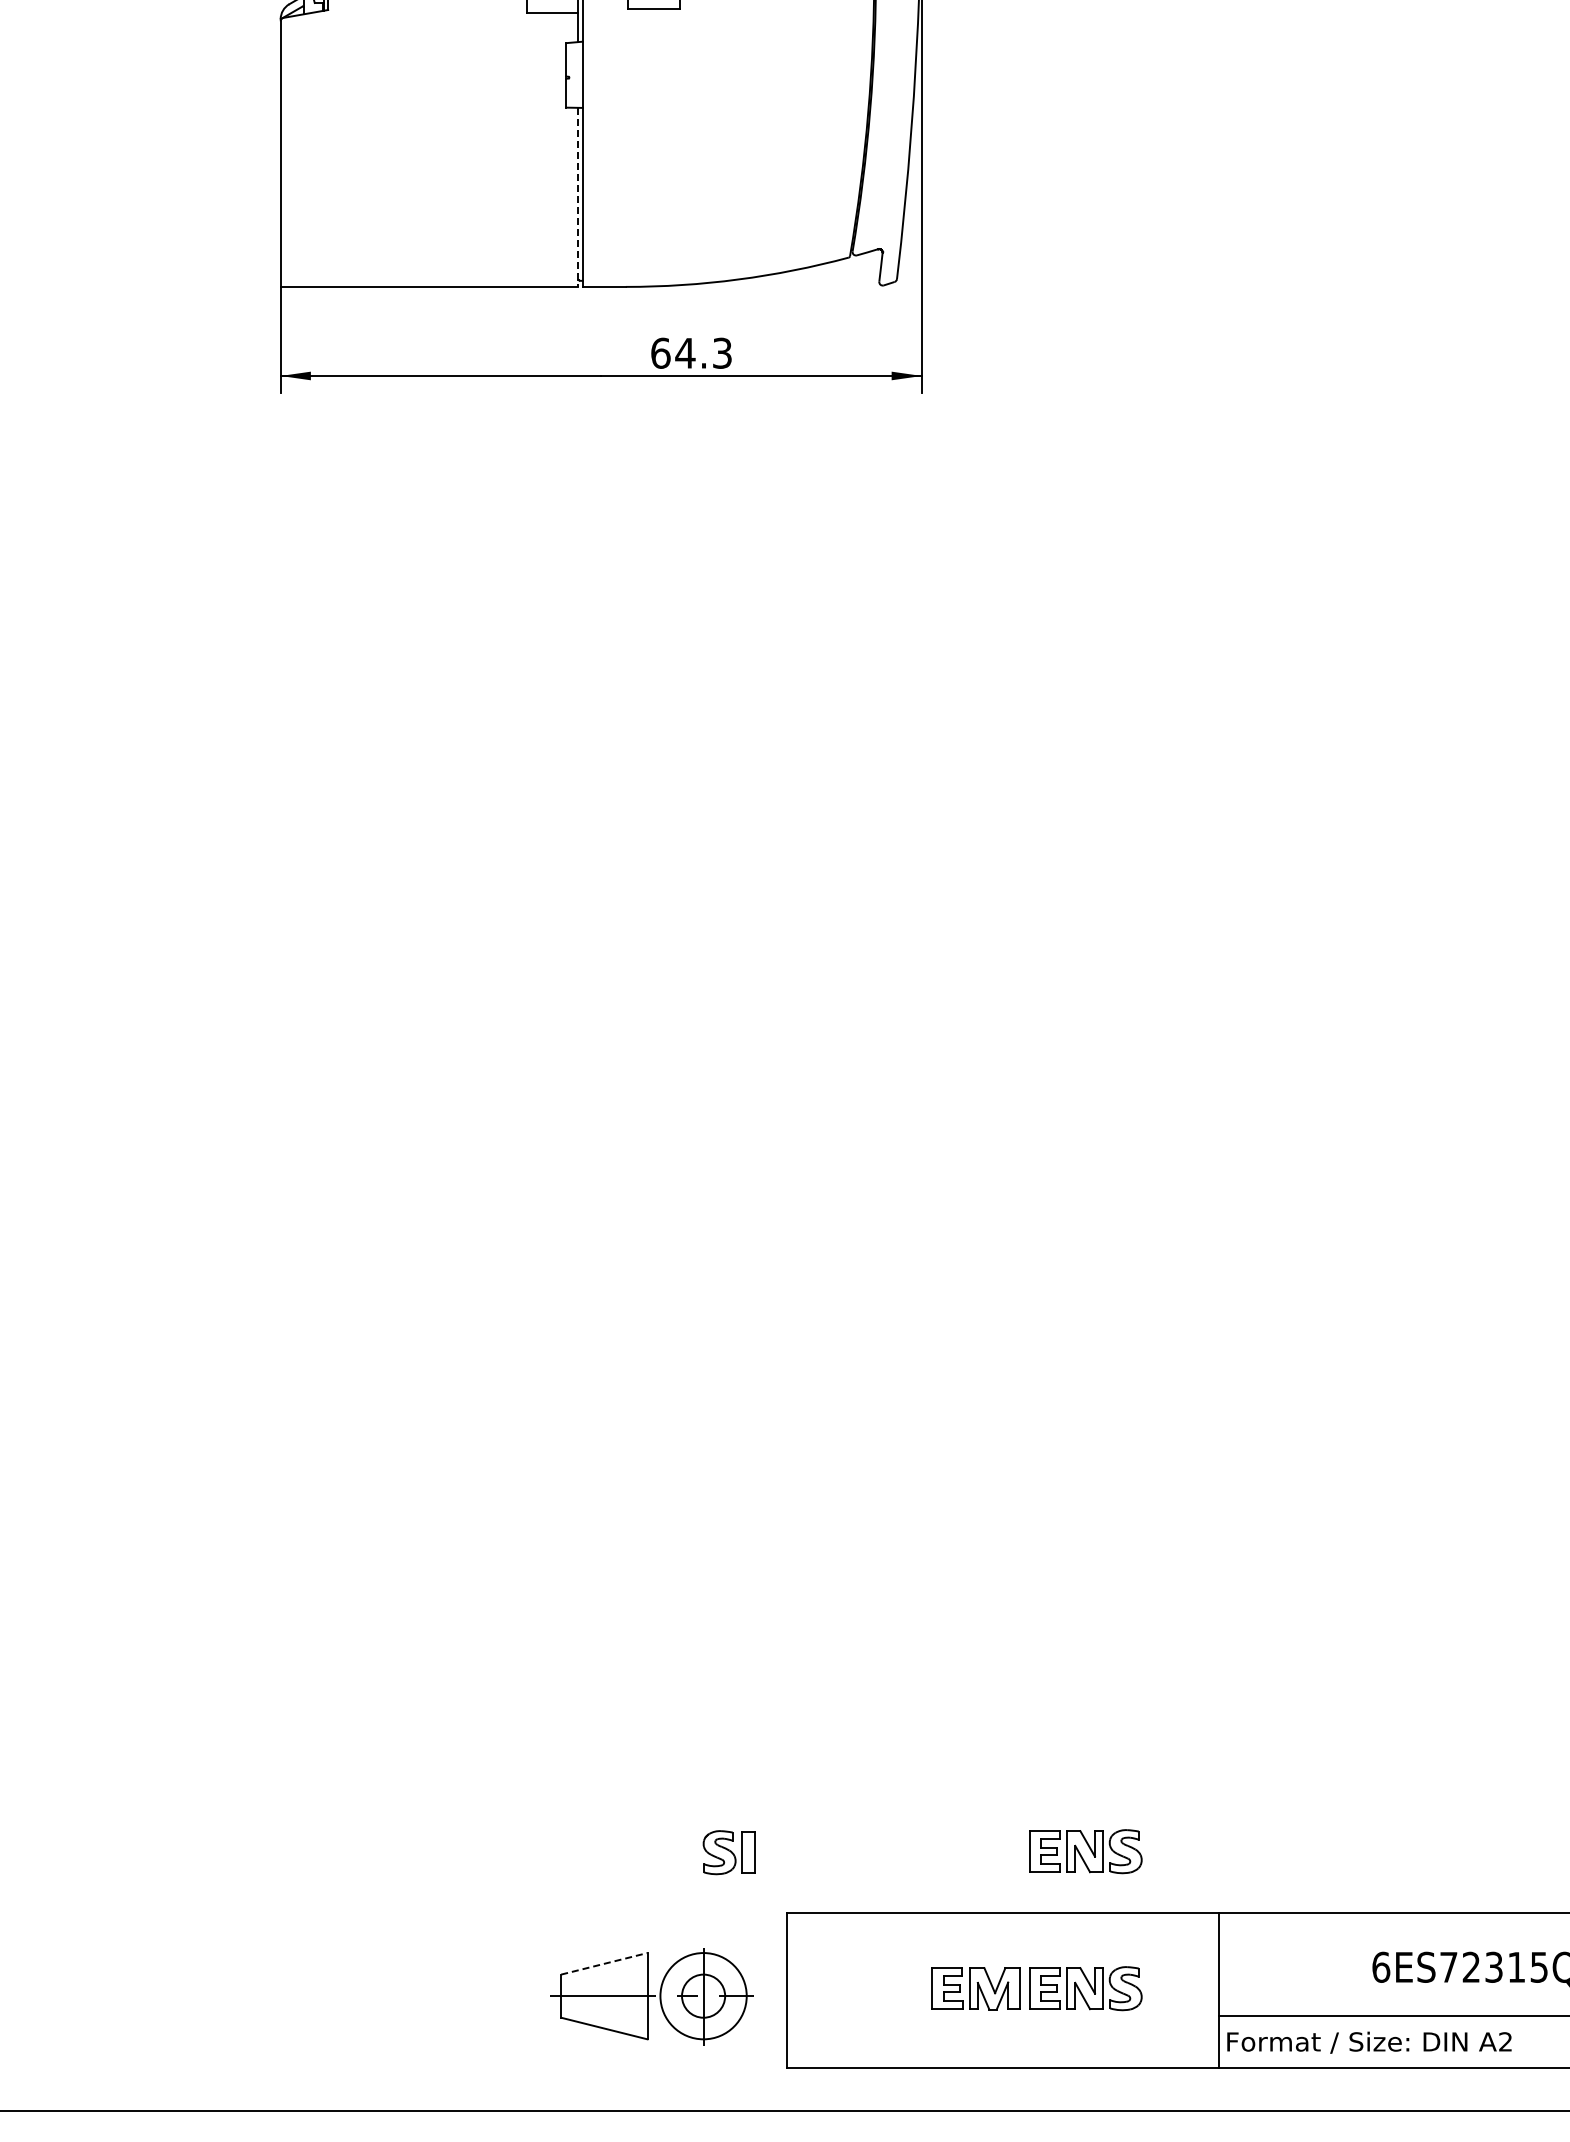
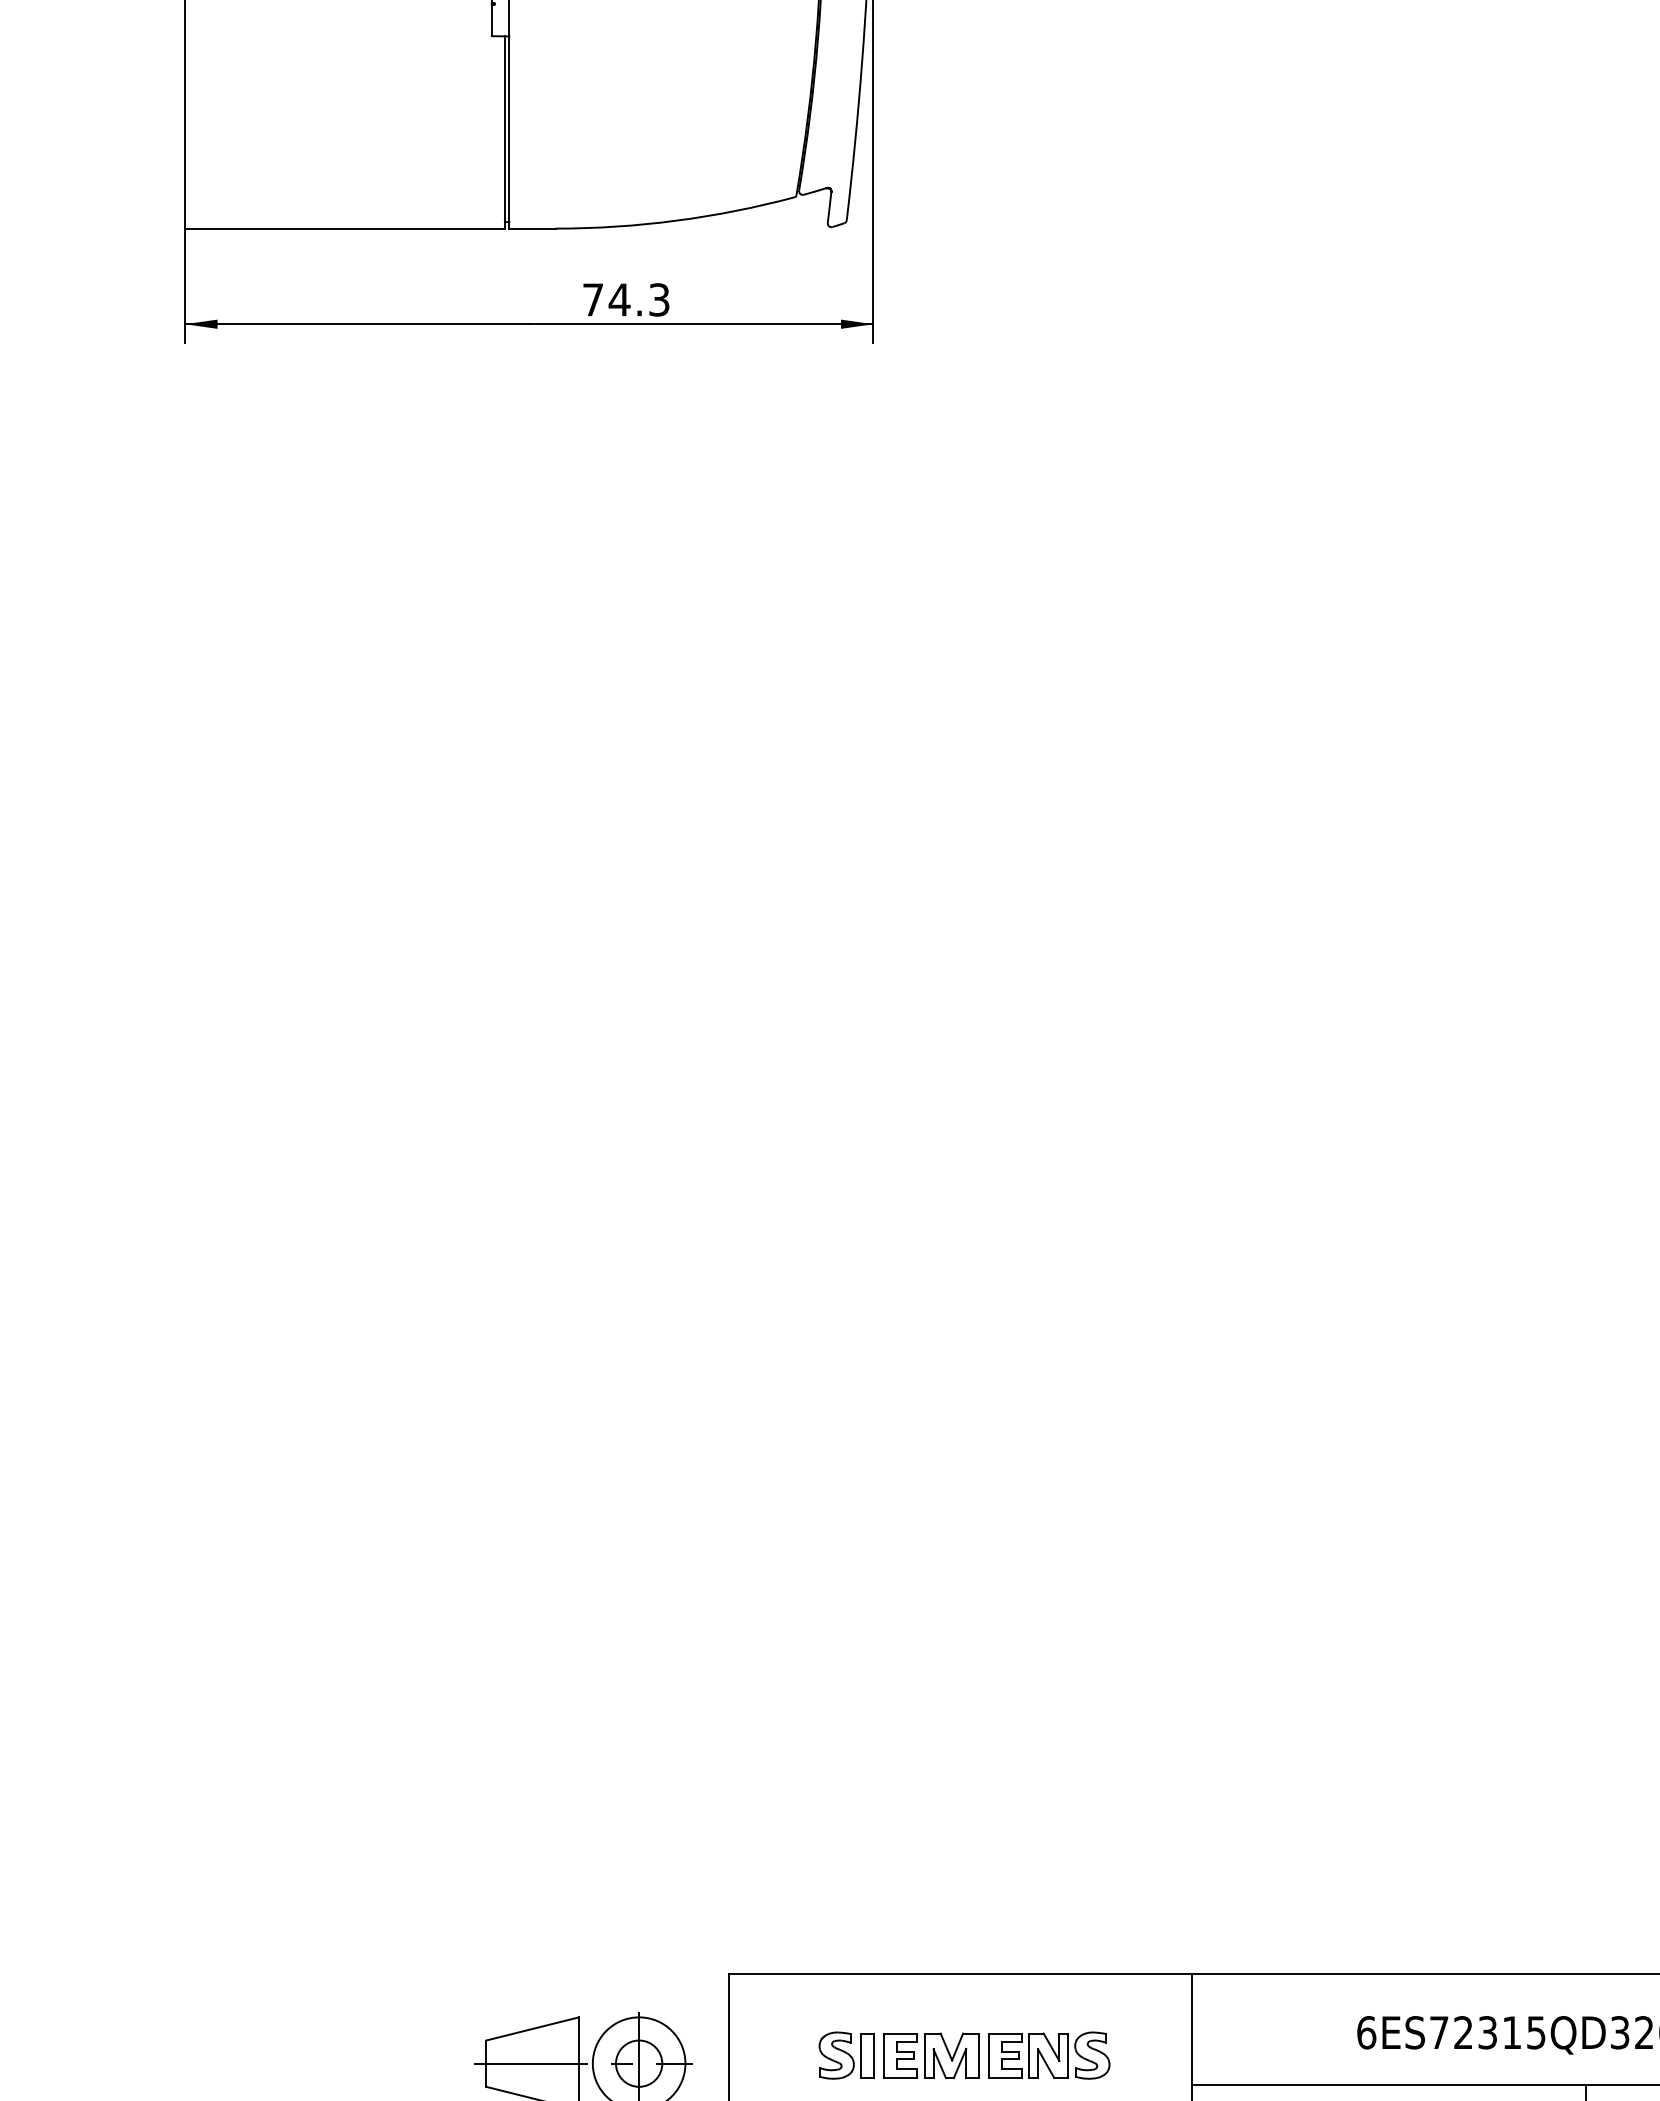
line: (578, 197) -> (504, 132), dashed -> solid
text: (660, 352) -> (592, 299), 64.3 -> 74.3
part: (1085, 1851) -> (1049, 1908), removed
part: (728, 1852) -> (846, 2055), moved
line: (604, 1963) -> (532, 2028), dashed -> solid

